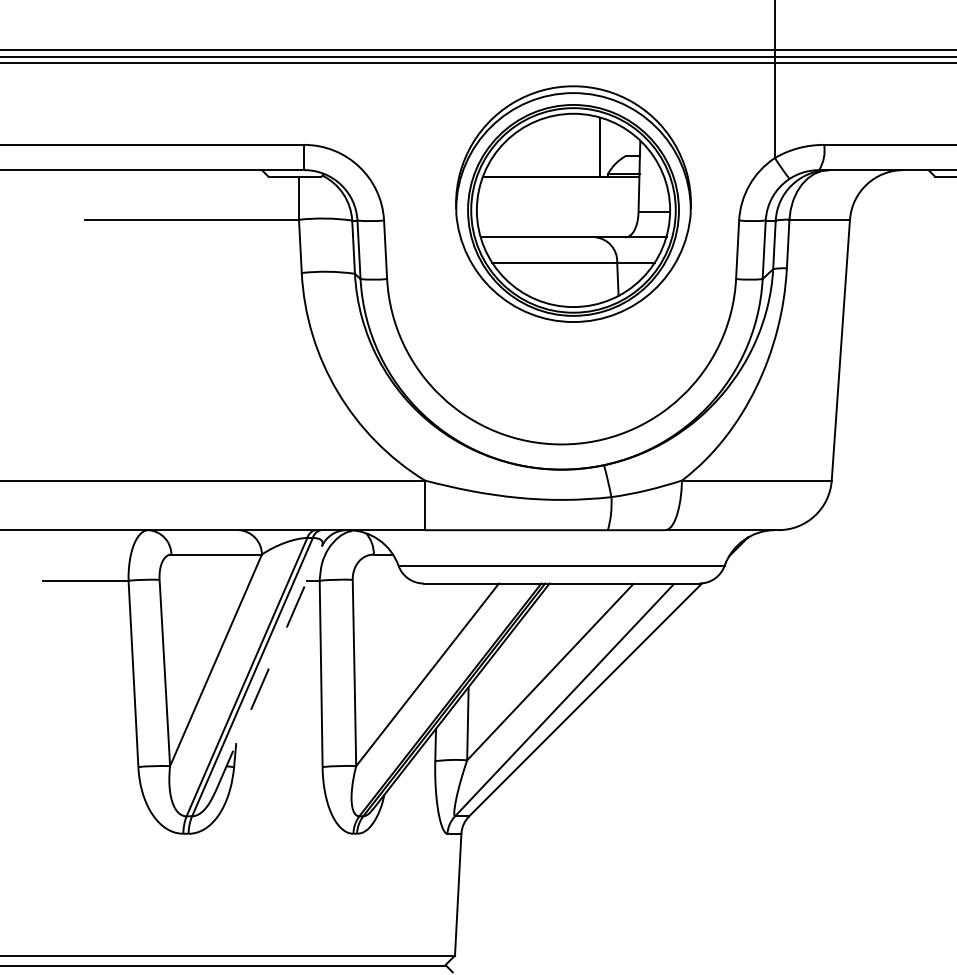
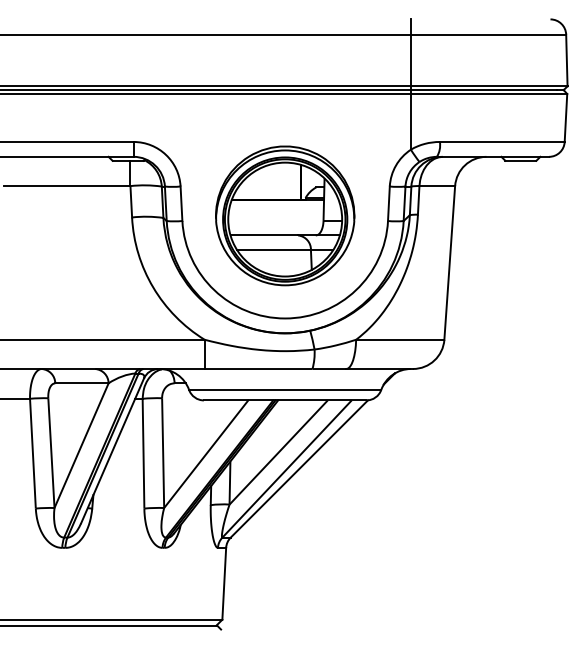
part: (573, 203) -> (285, 215), moved
line: (268, 668) -> (112, 450), dashed -> solid

